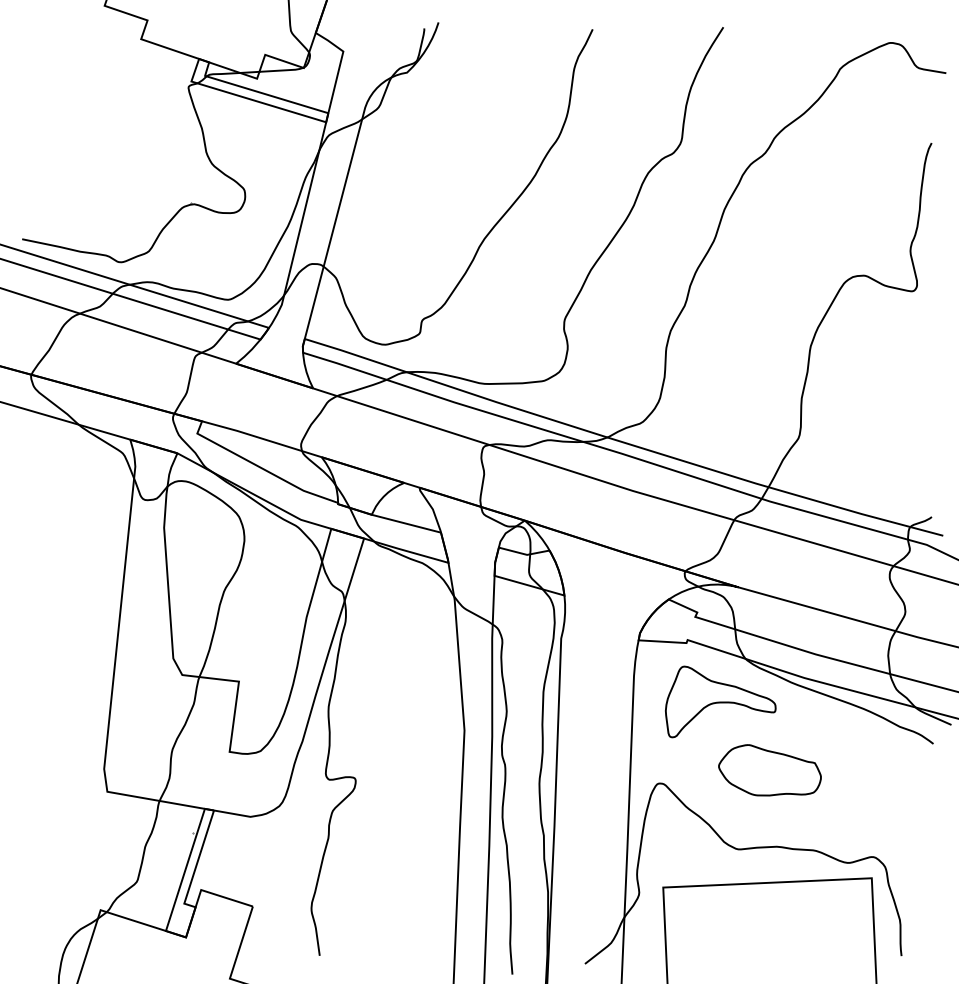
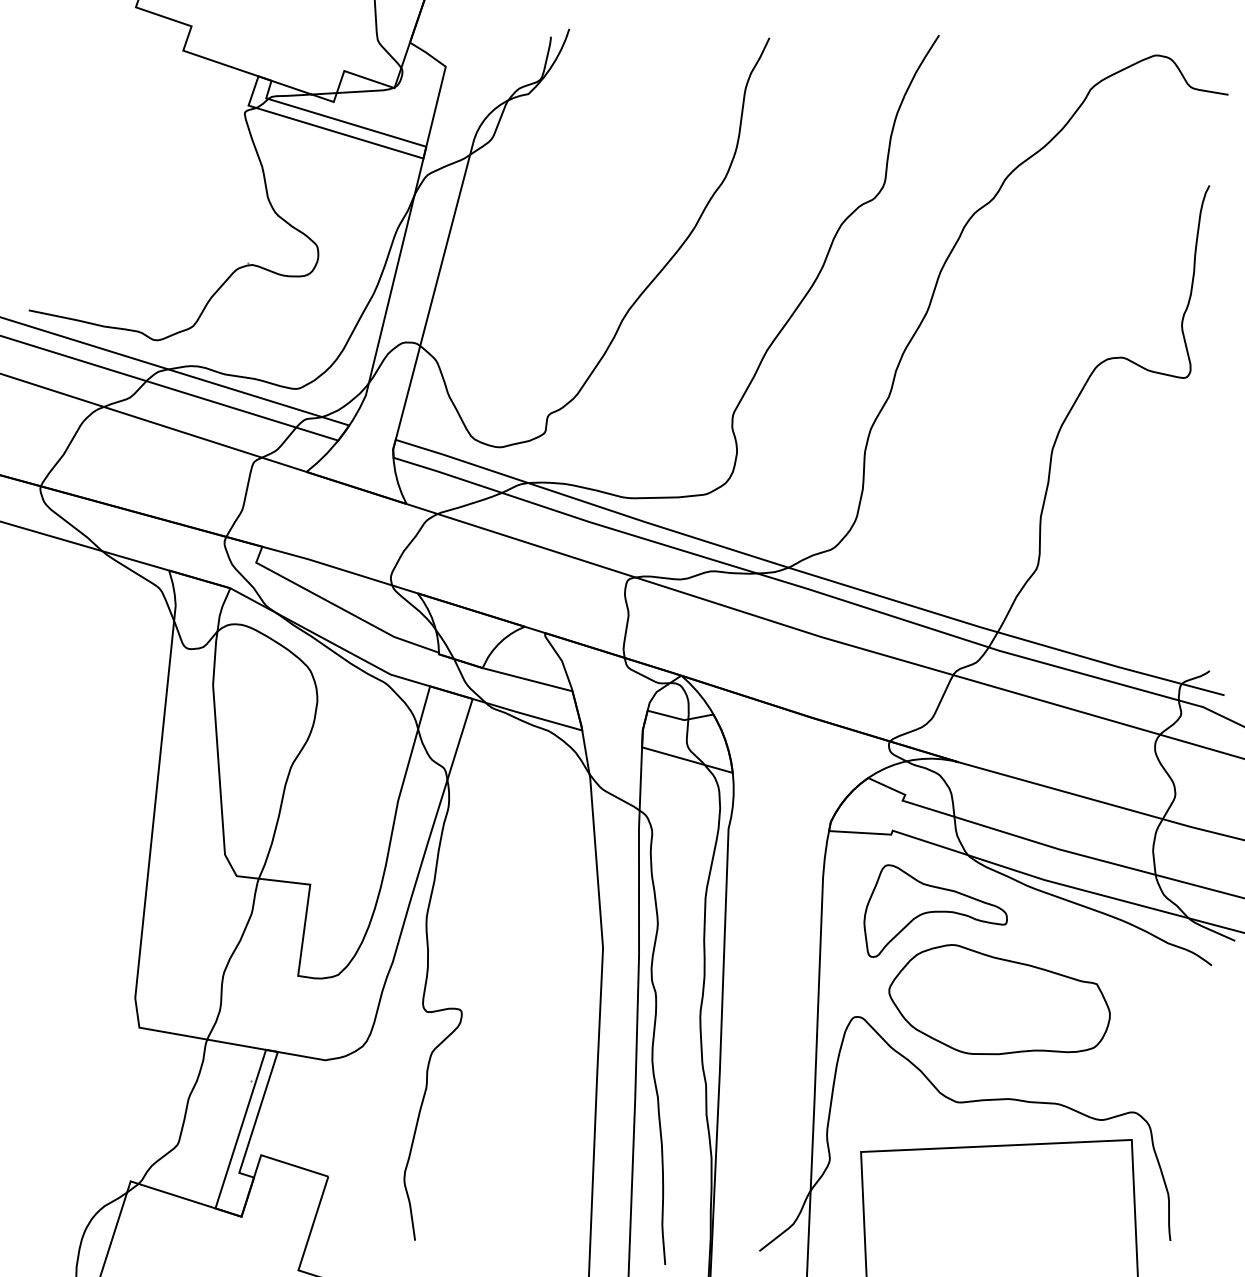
part: (769, 770) -> (998, 1000), size x1.67

